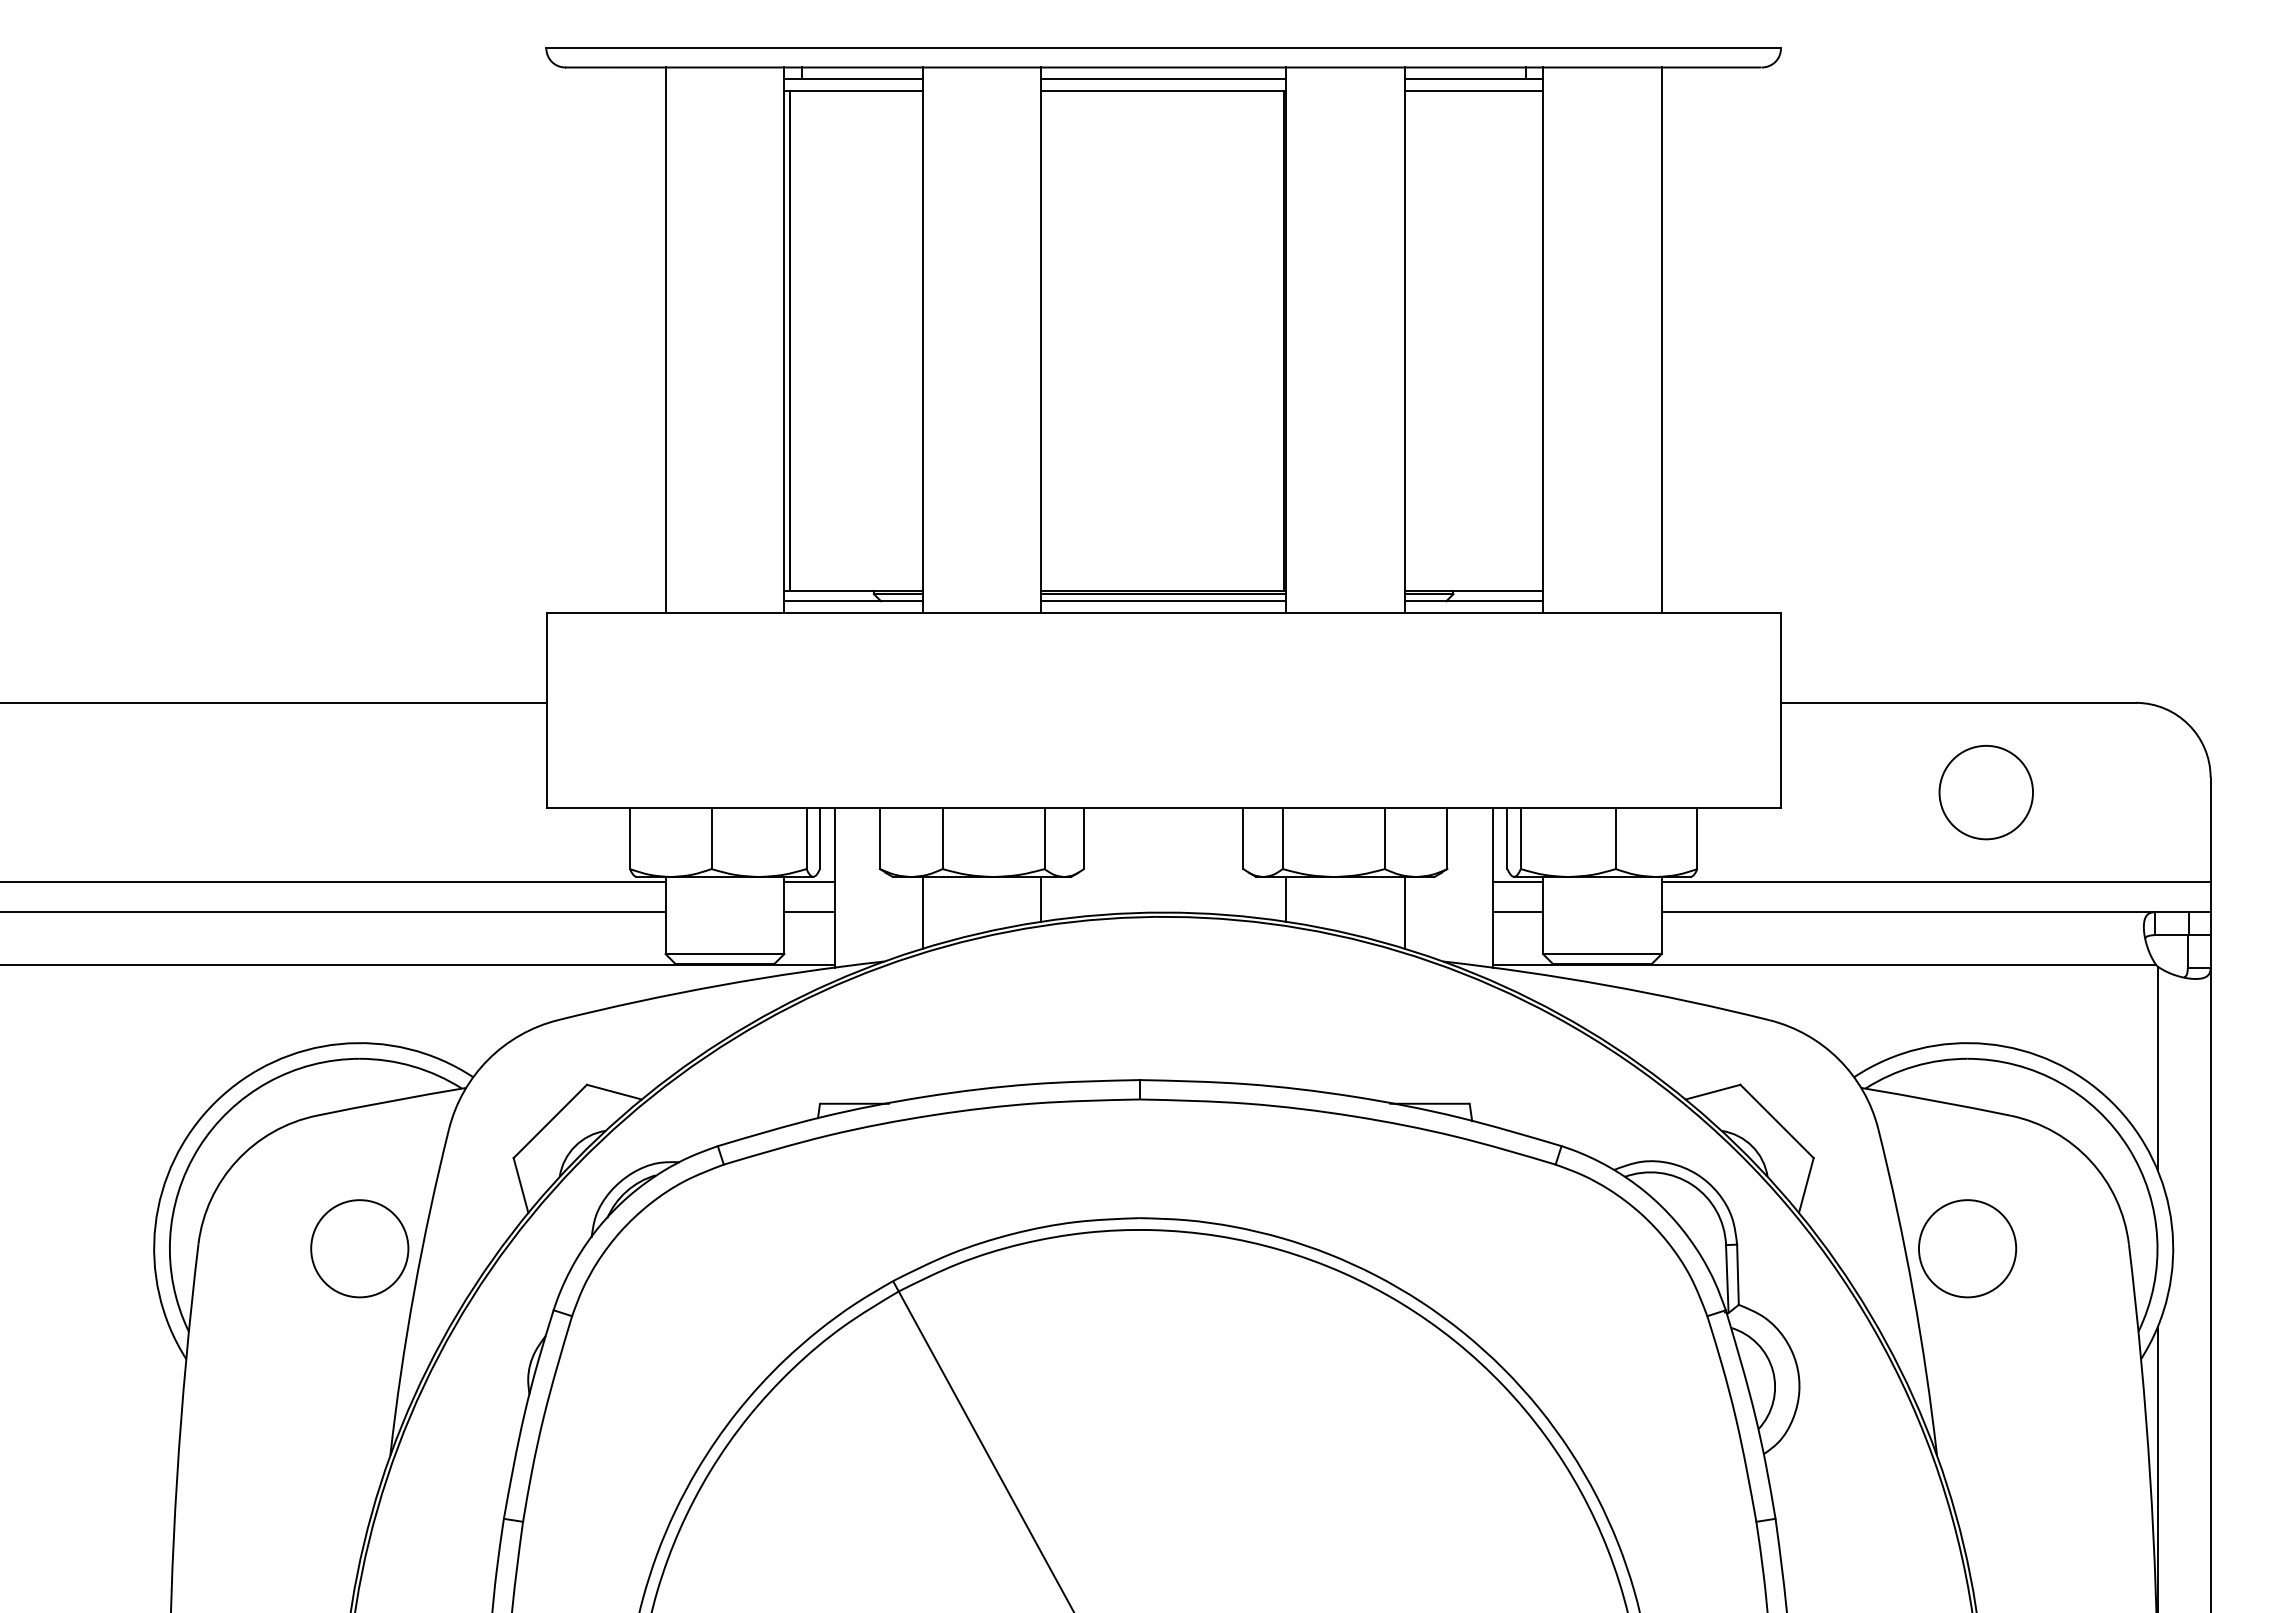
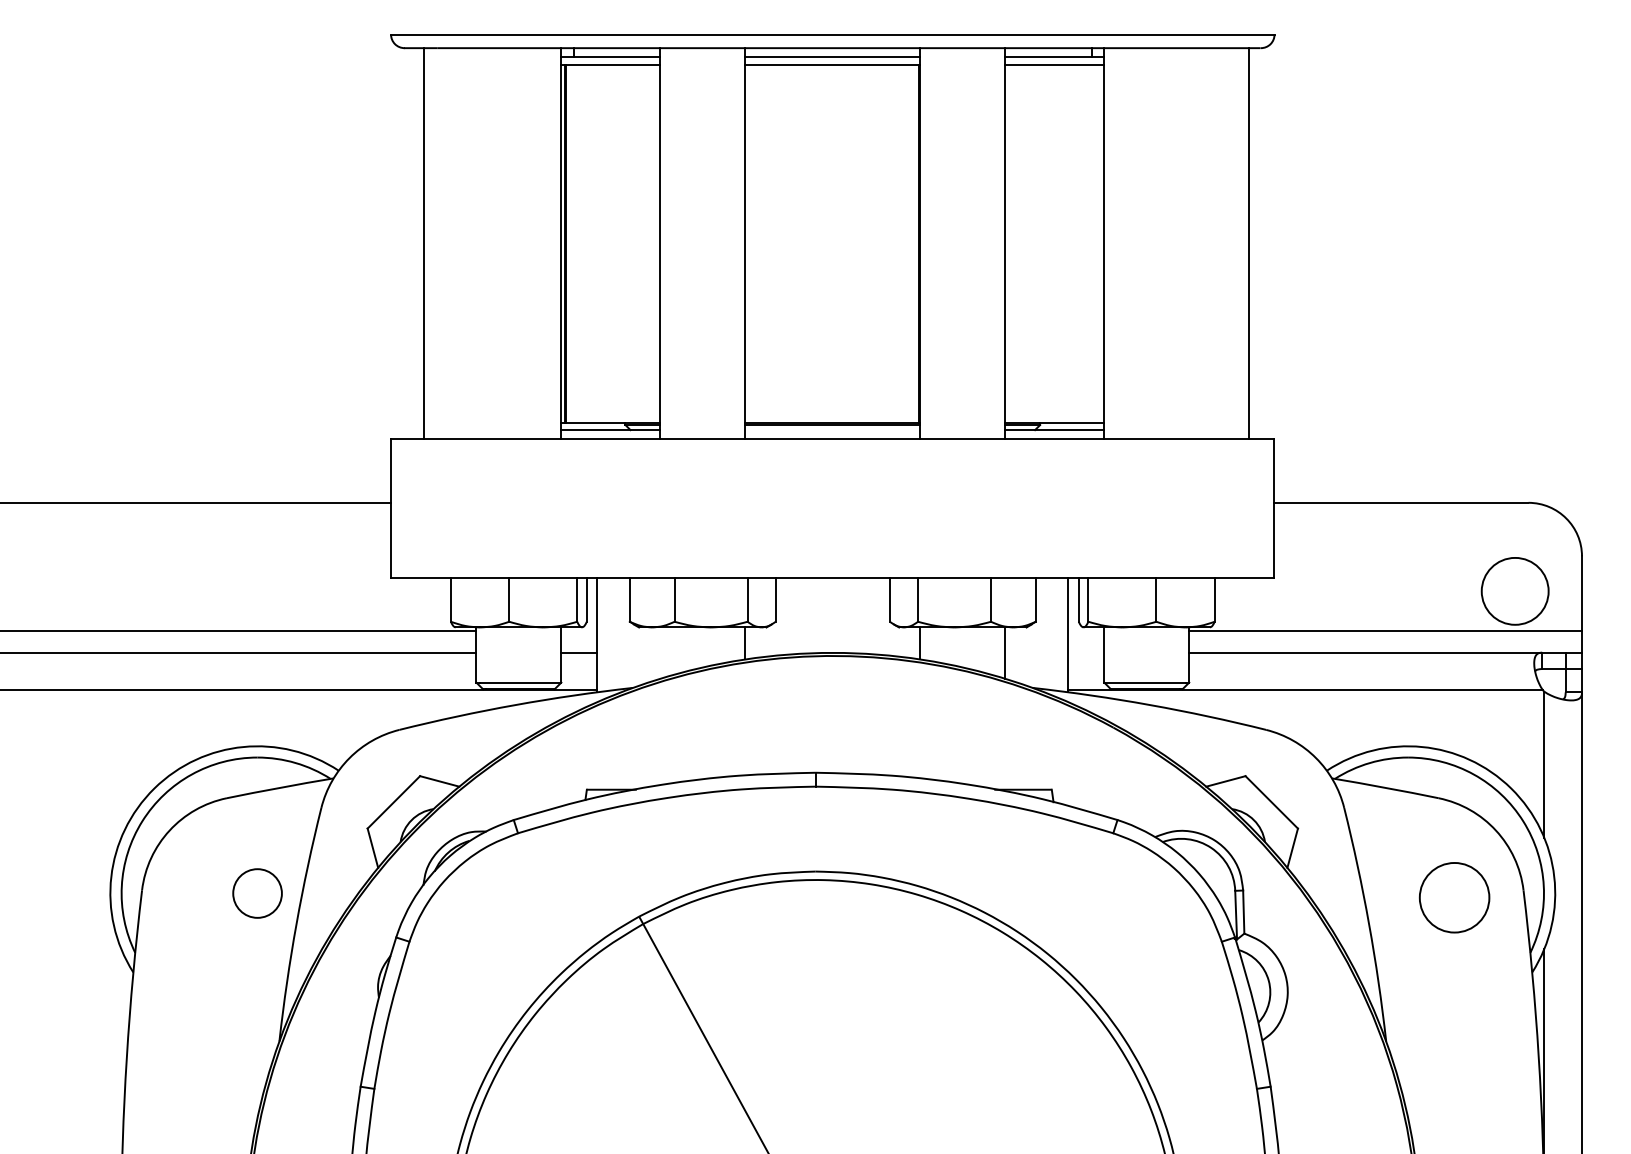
line: (665, 340) -> (424, 243), moved
line: (1661, 340) -> (1248, 243), moved
line: (1163, 601) -> (832, 430), removed
circle: (1985, 792) -> (1514, 591), moved
line: (809, 882) -> (579, 631), removed
line: (1517, 882) -> (1085, 631), removed
line: (922, 912) -> (660, 652), removed
line: (1517, 912) -> (1085, 652), removed
circle: (359, 1248) -> (257, 893), size x0.7
circle: (1967, 1248) -> (1454, 897), moved

